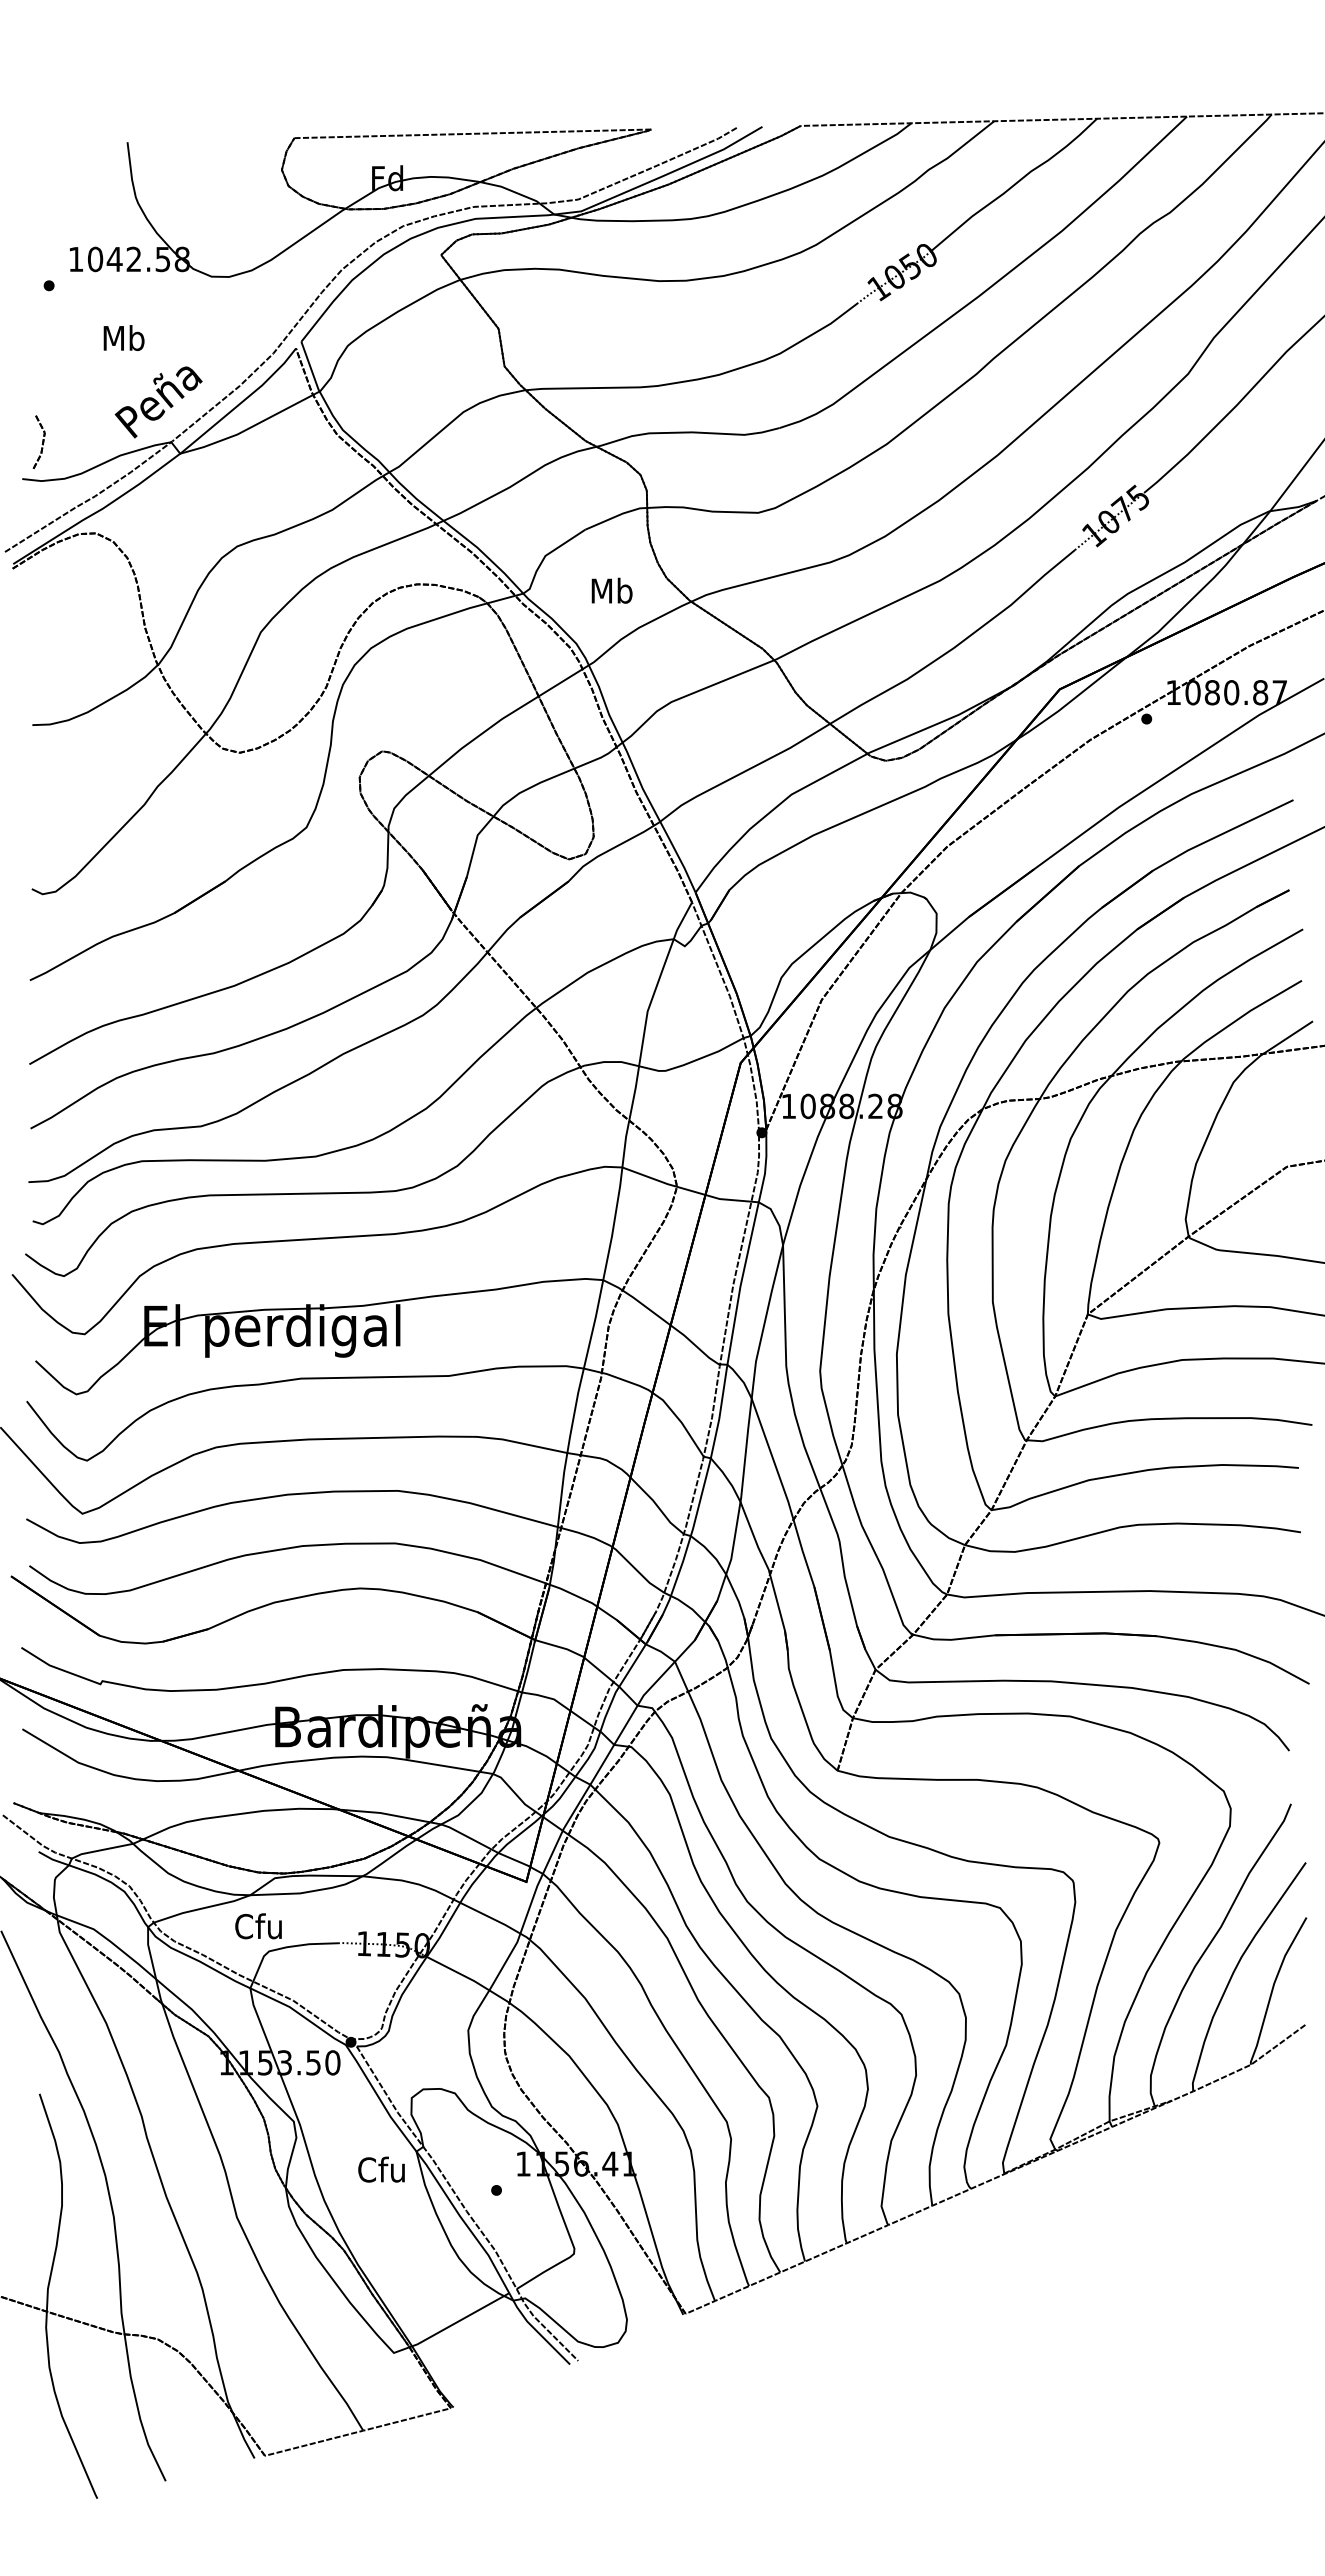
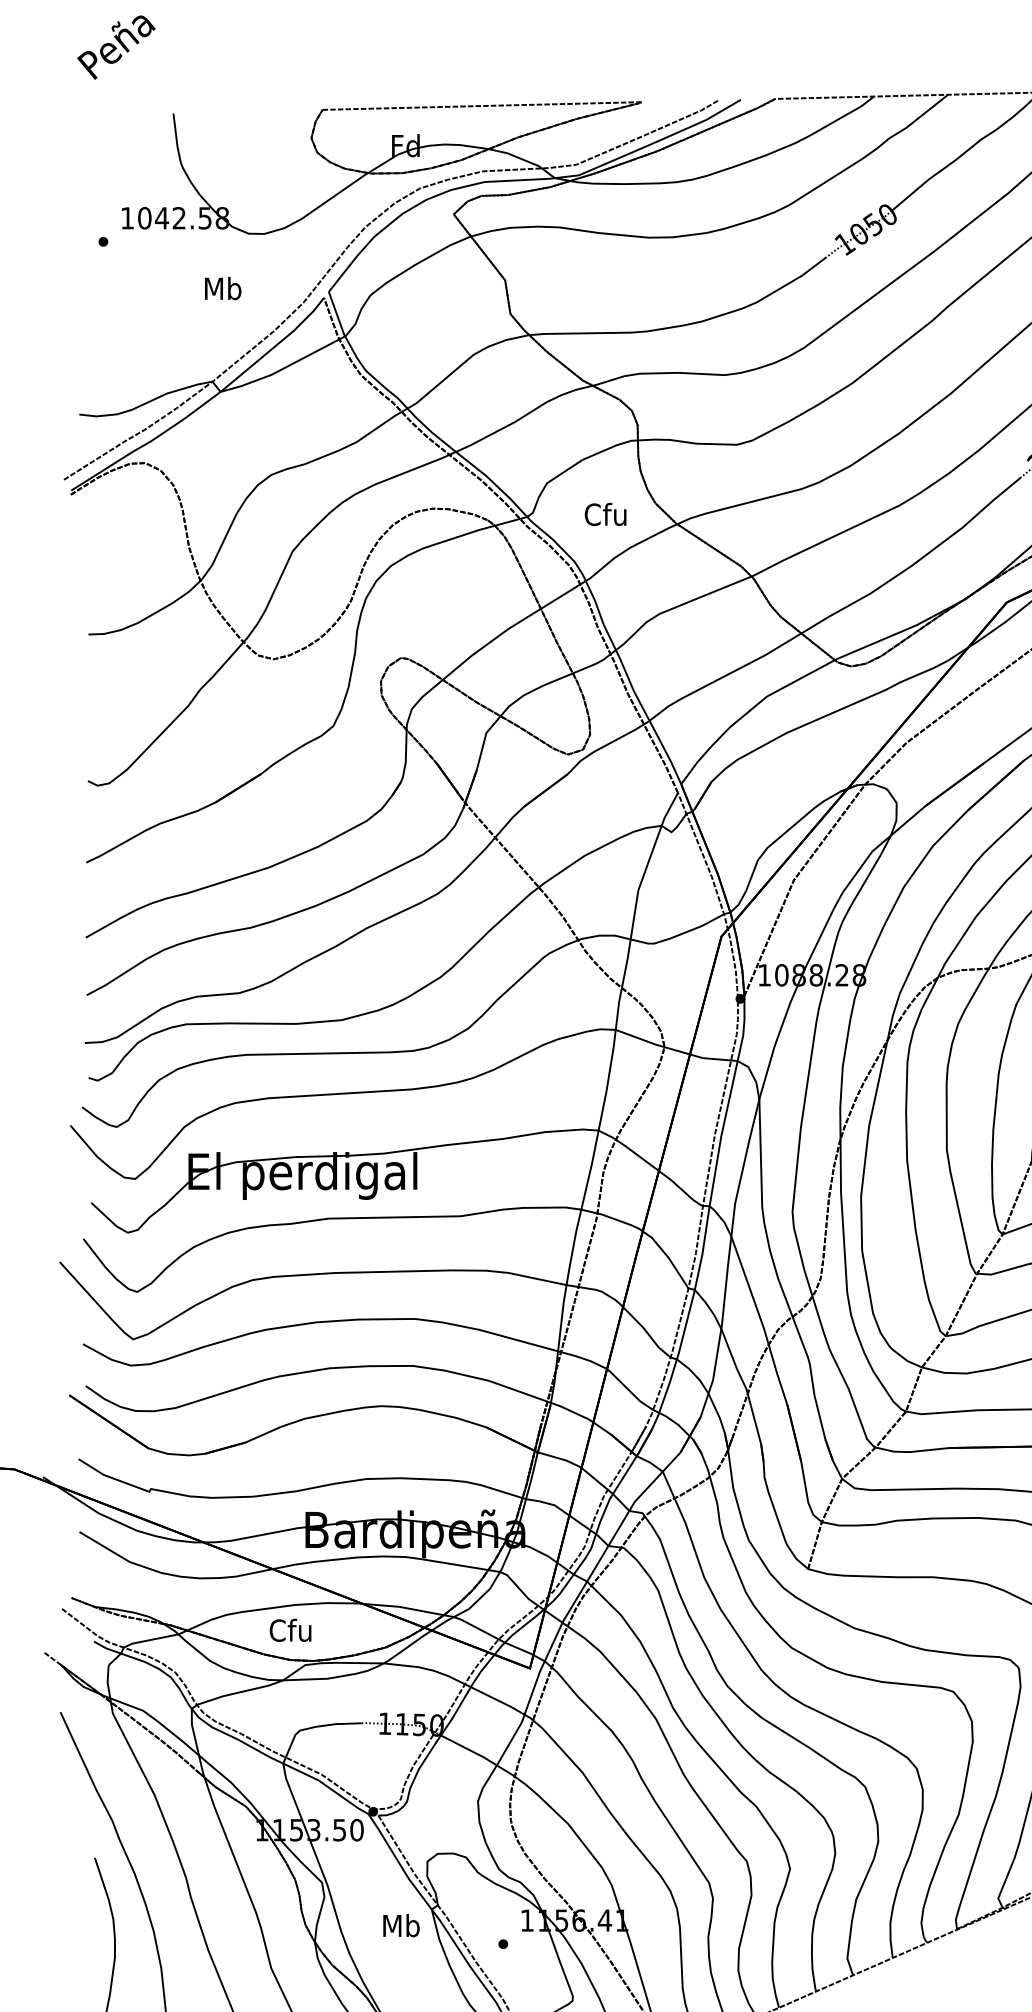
text: (123, 337) -> (222, 288), moved
text: (158, 402) -> (116, 47), moved
part: (38, 442) -> (93, 381), removed
text: (610, 590) -> (605, 514), Mb -> Cfu
text: (258, 1926) -> (290, 1630), moved
text: (381, 2169) -> (400, 1925), Cfu -> Mb

